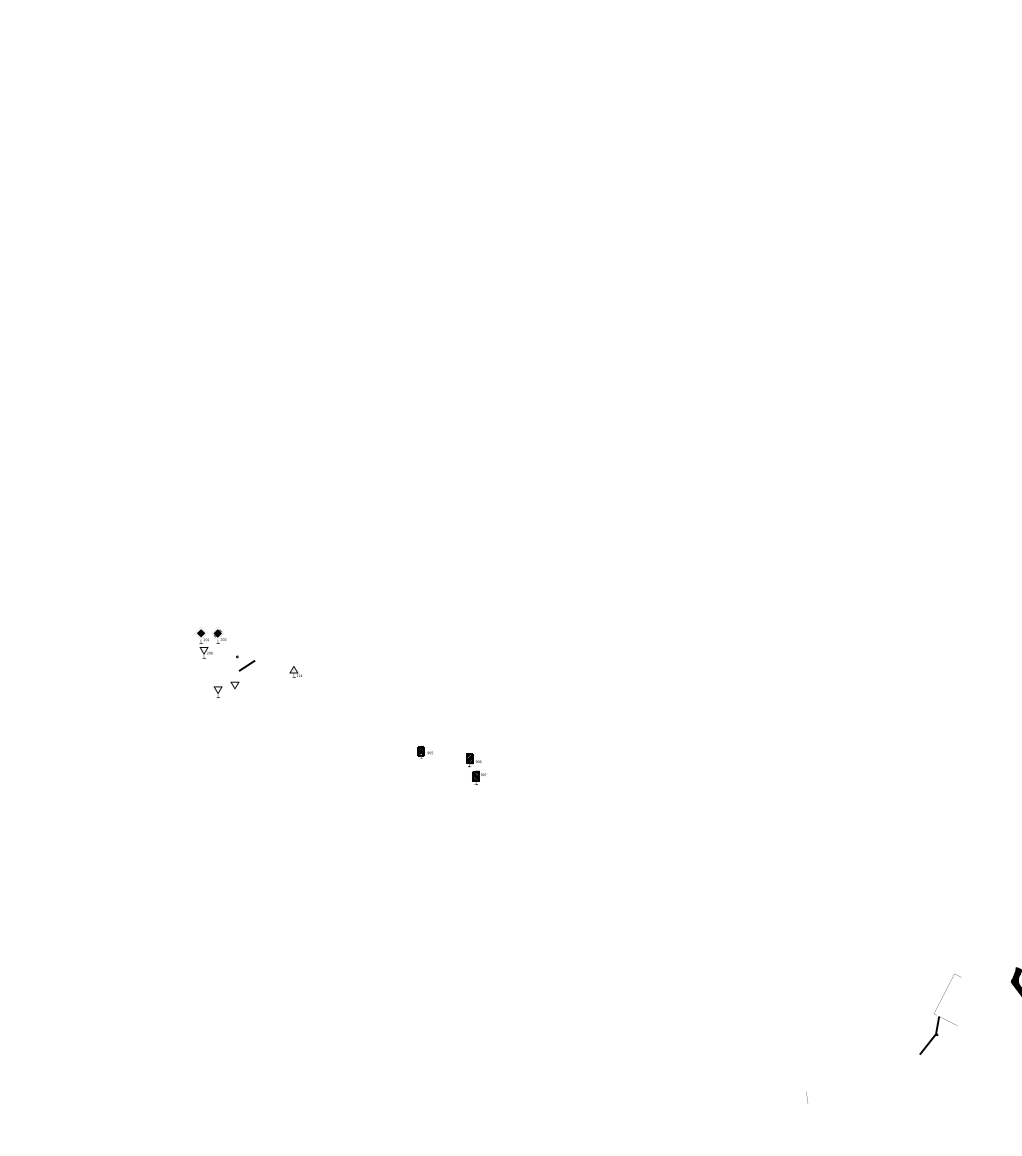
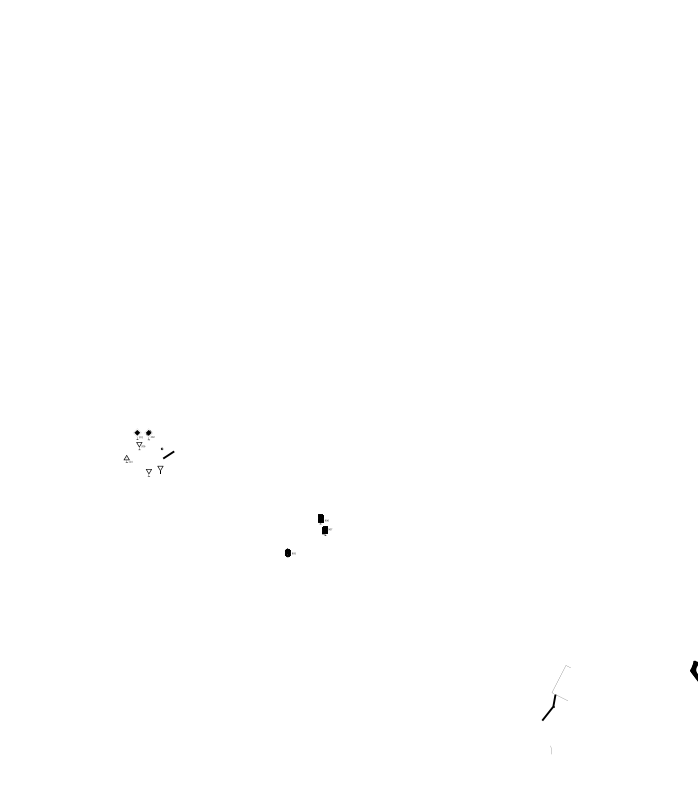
text: (295, 670) -> (127, 458), moved
part: (425, 751) -> (290, 552), moved
part: (939, 1013) -> (555, 692), moved

